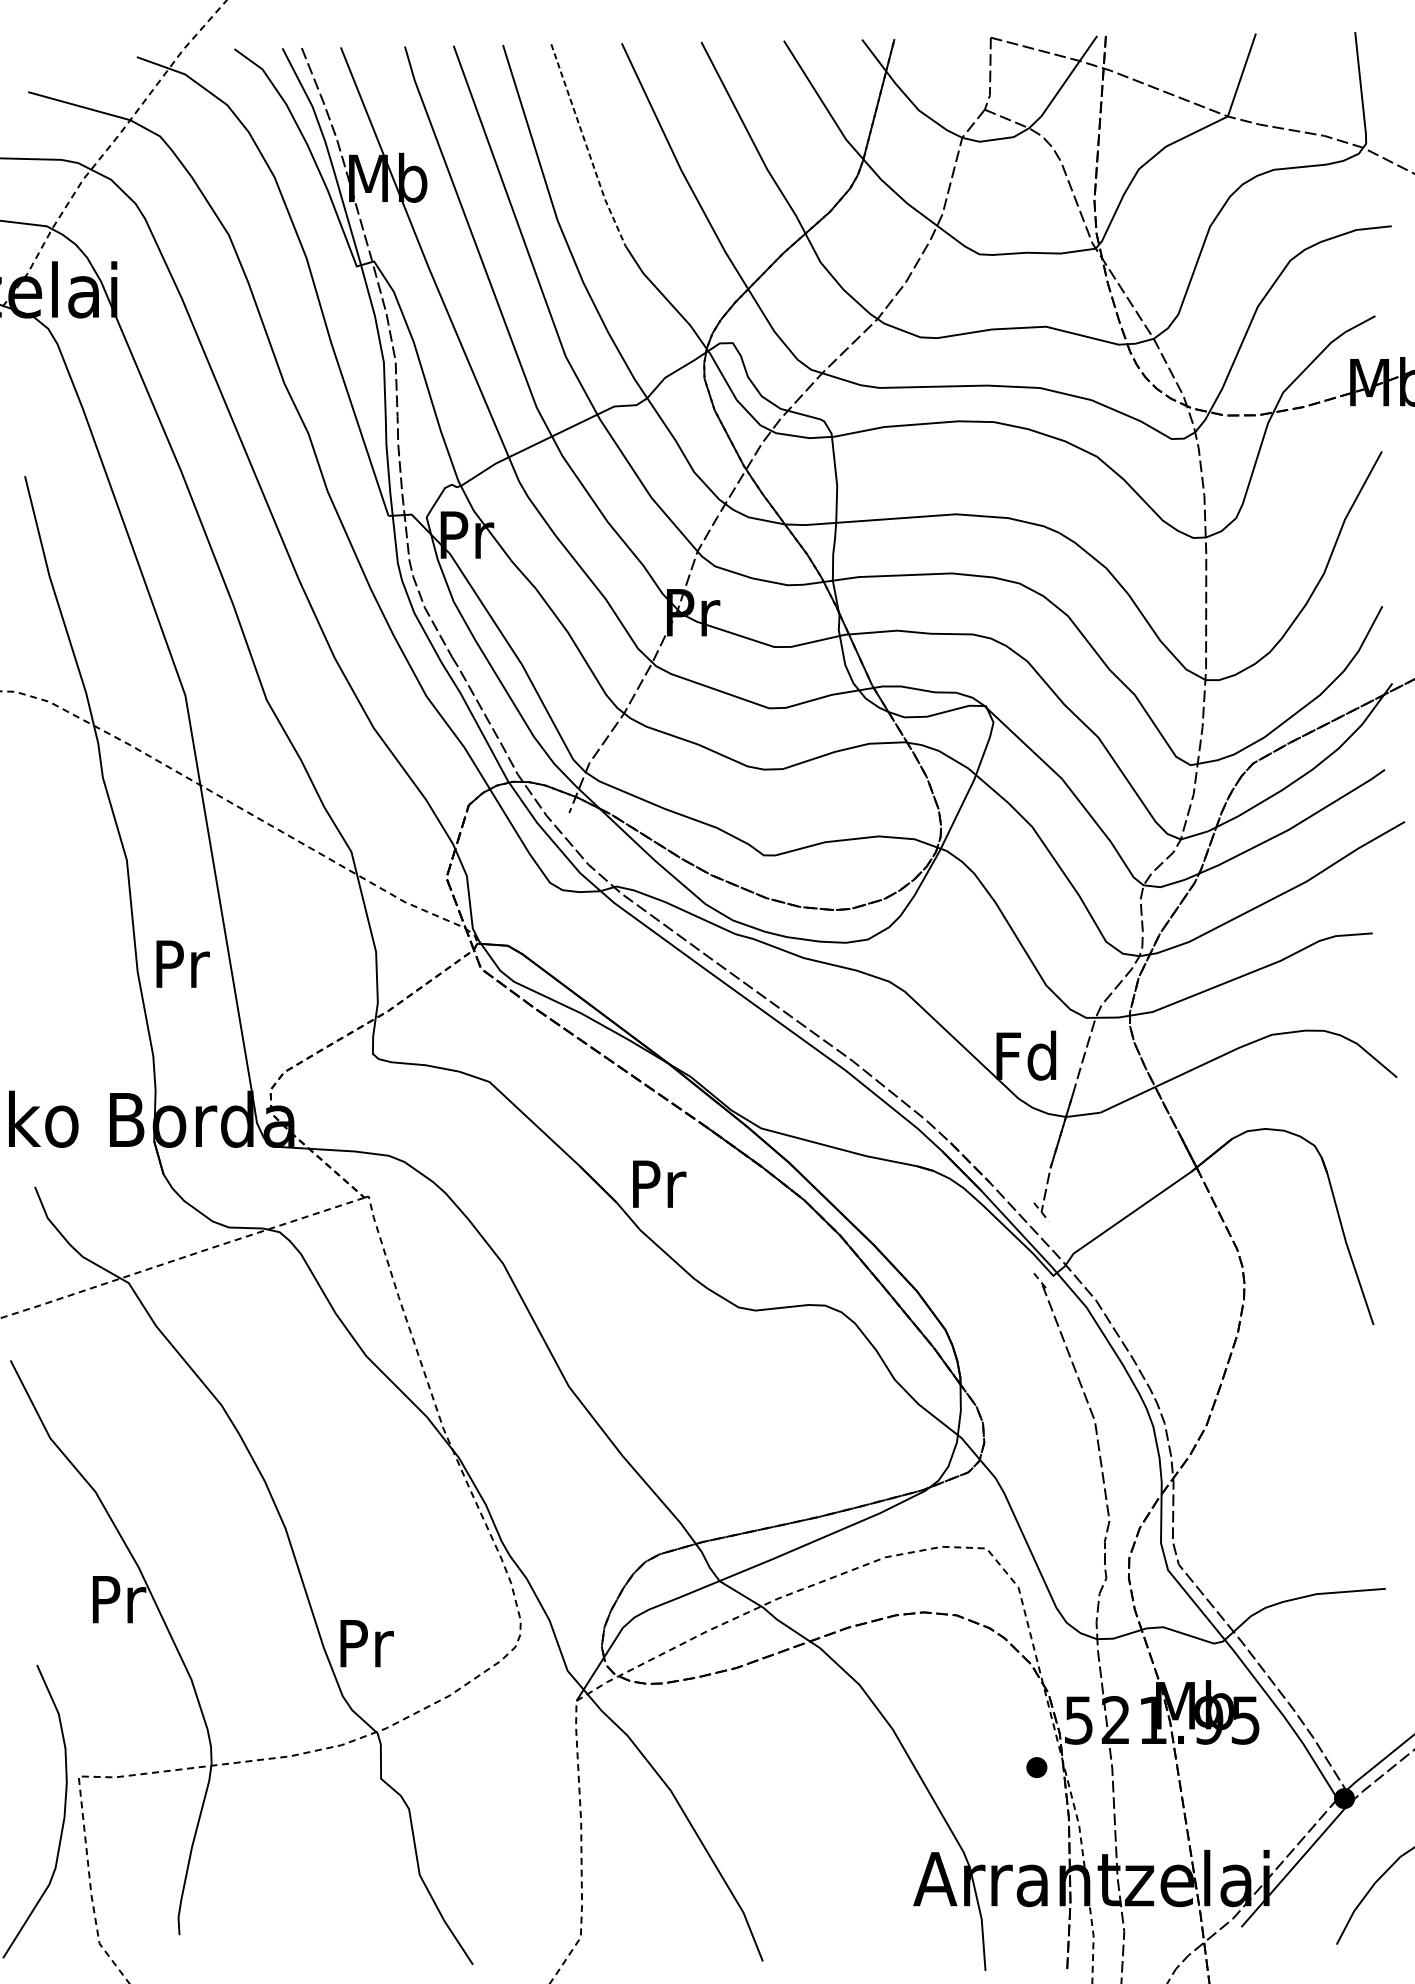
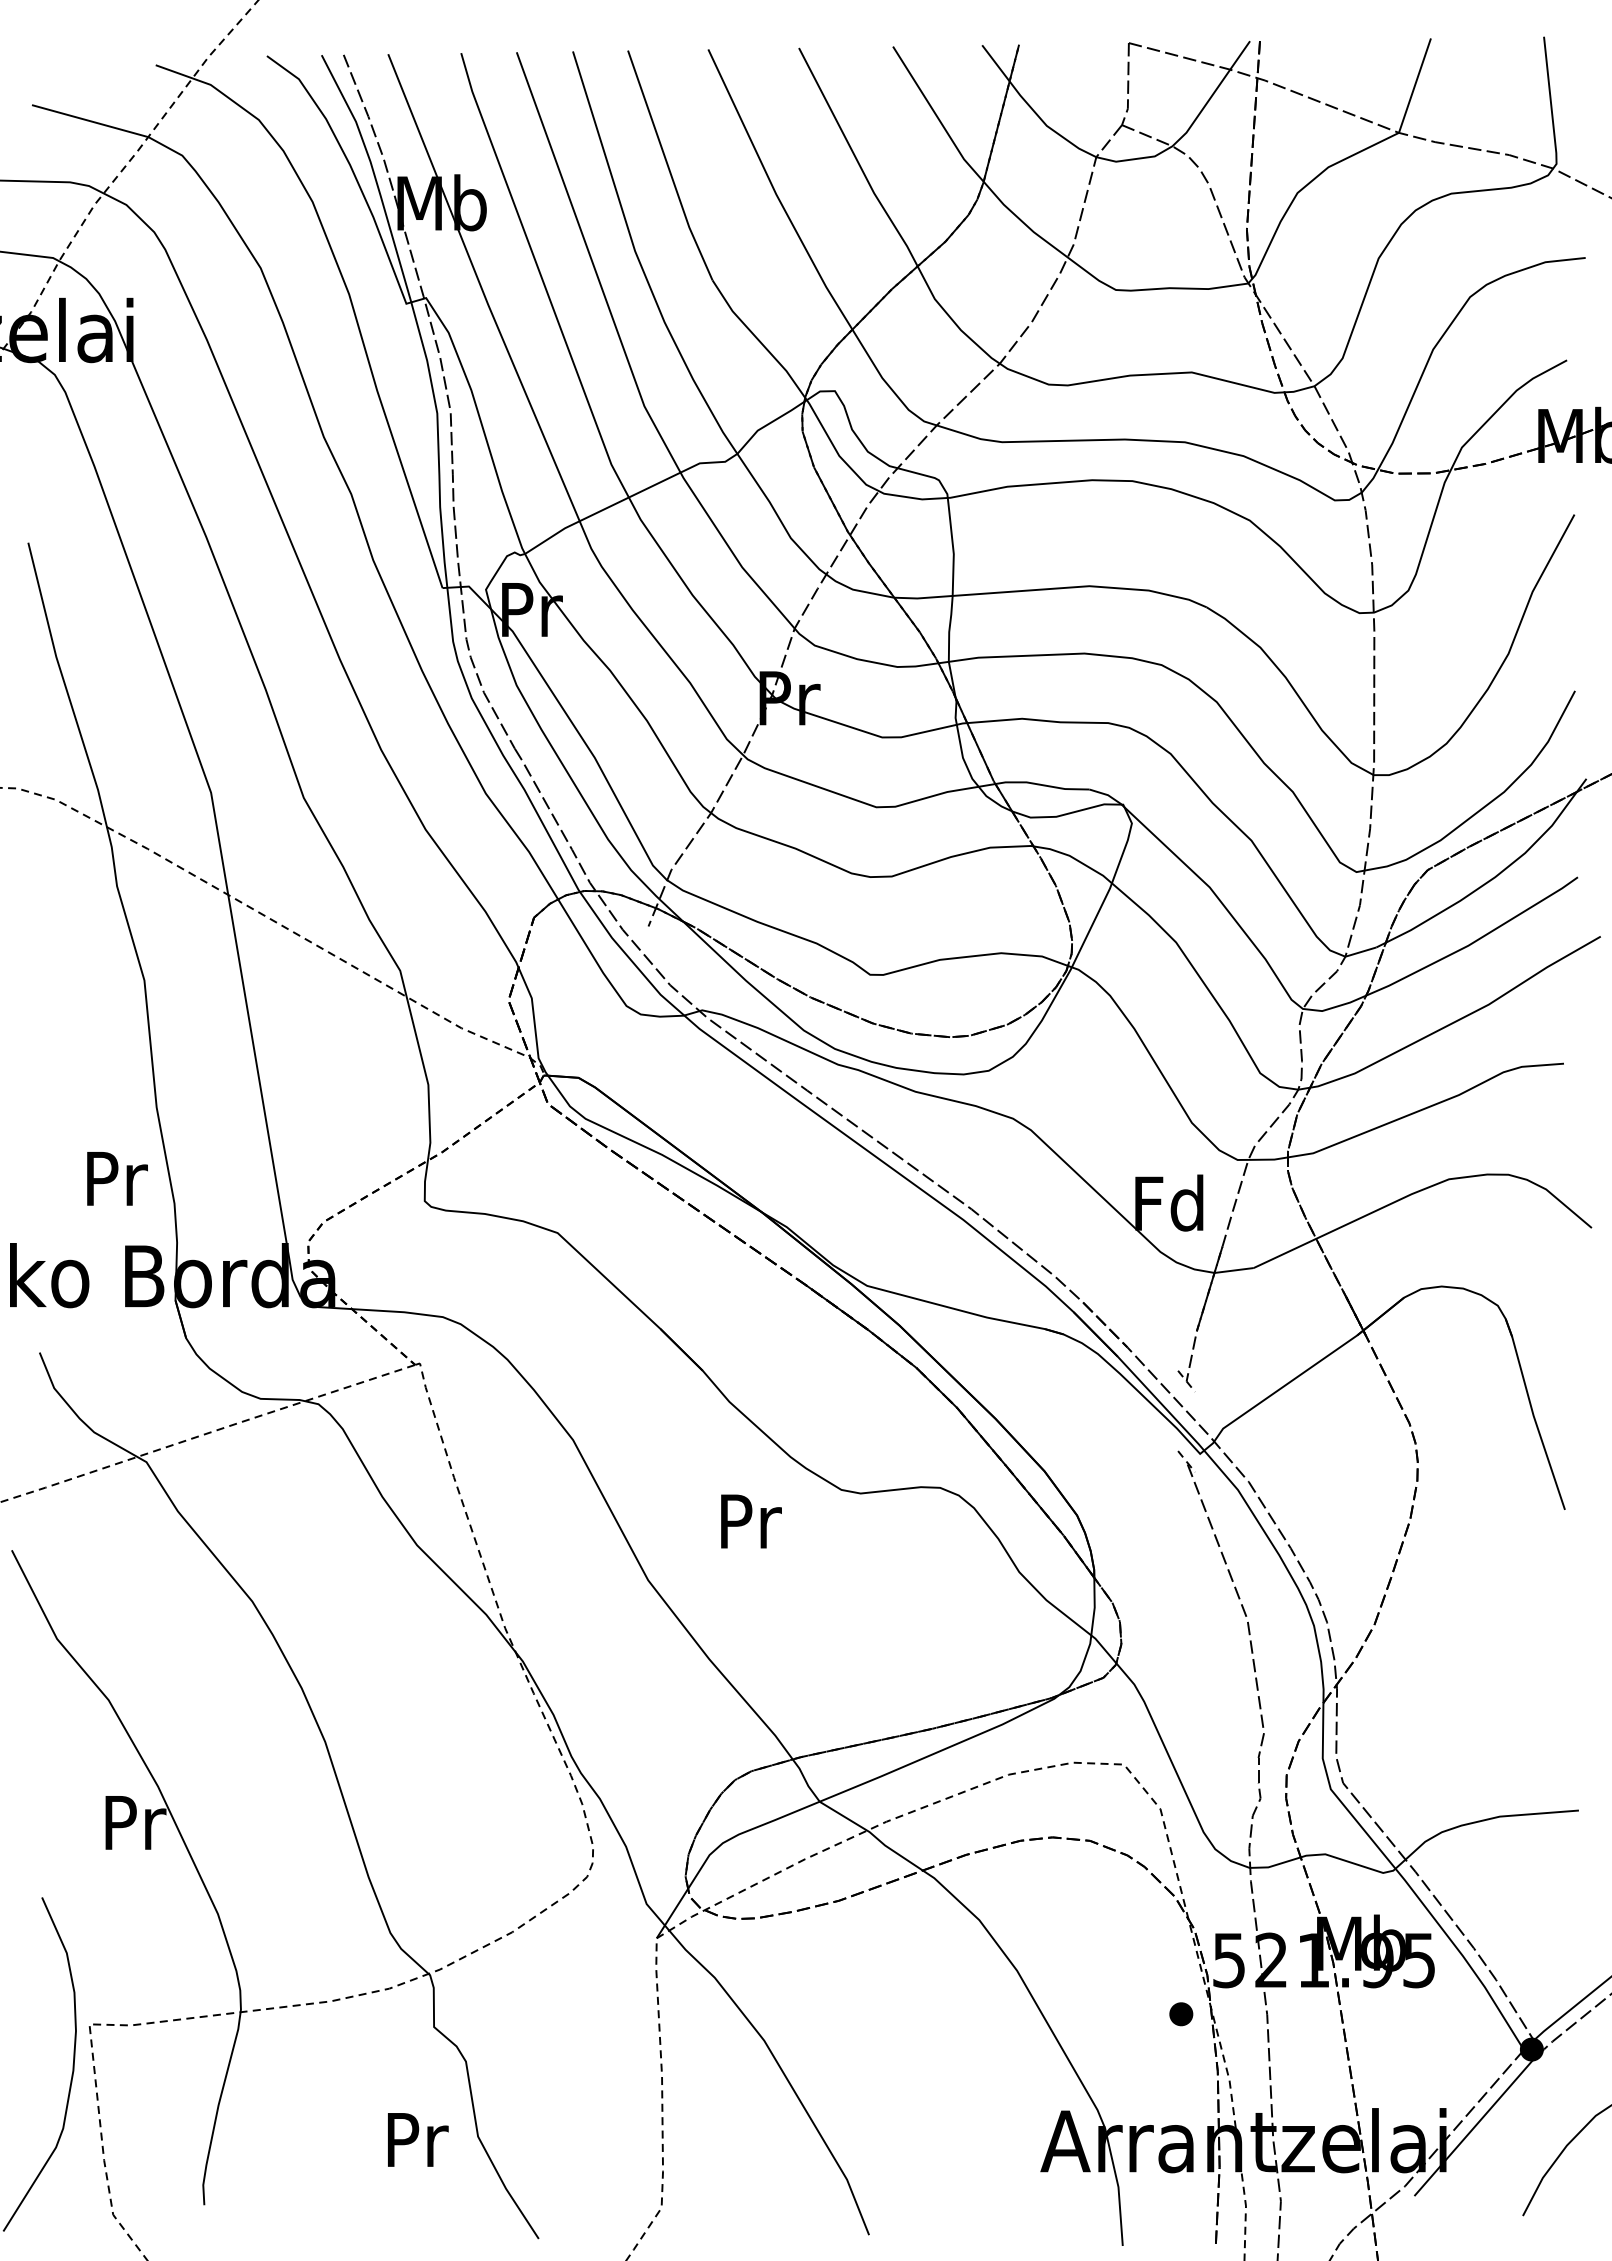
line: (586, 146) -> (668, 167), dashed -> solid
text: (183, 963) -> (117, 1178), moved
text: (659, 1184) -> (751, 1521), moved
text: (367, 1643) -> (418, 2139), moved

